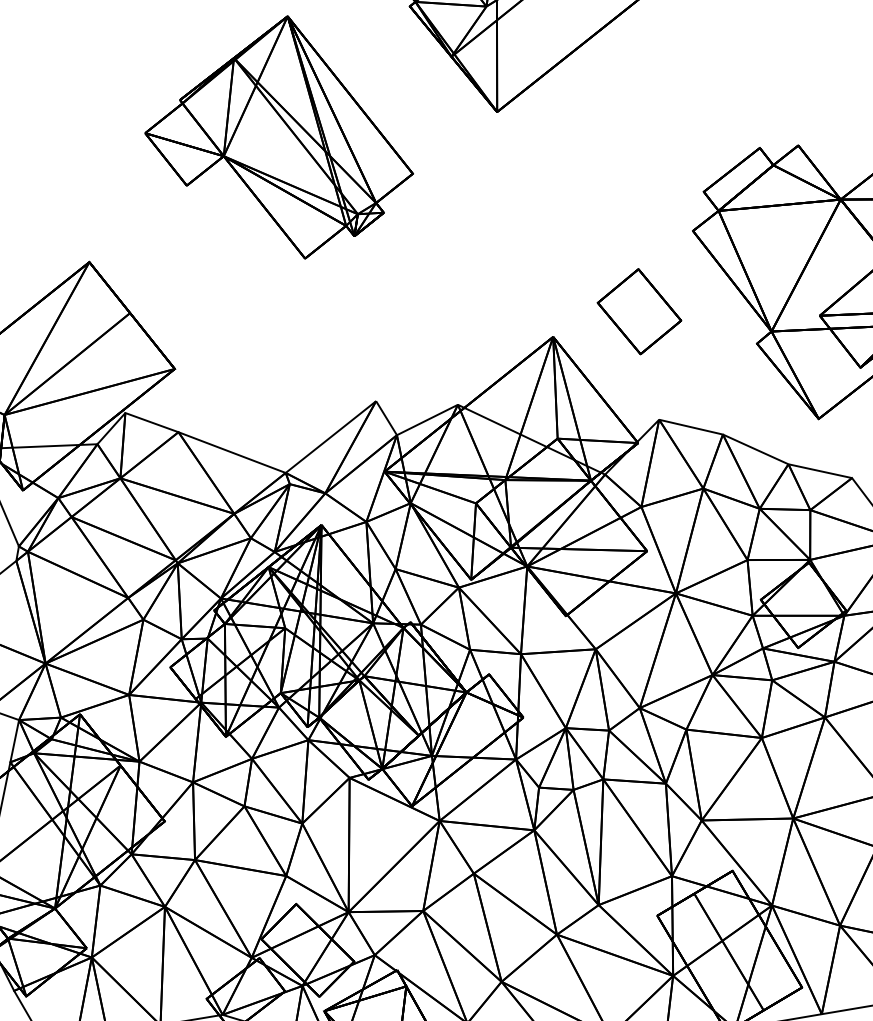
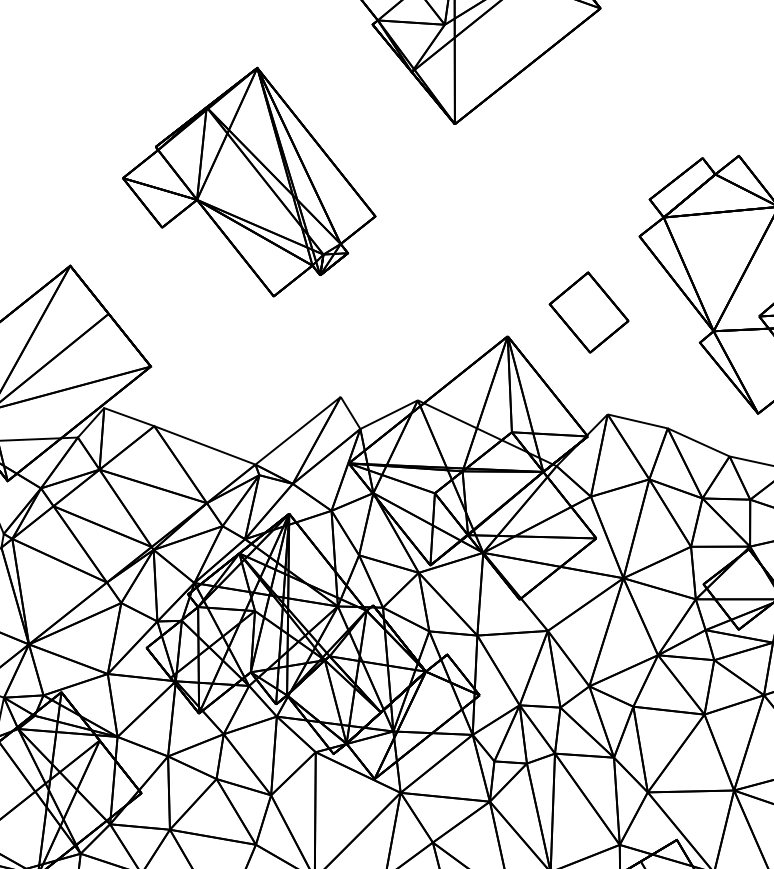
part: (278, 137) -> (248, 182), moved

